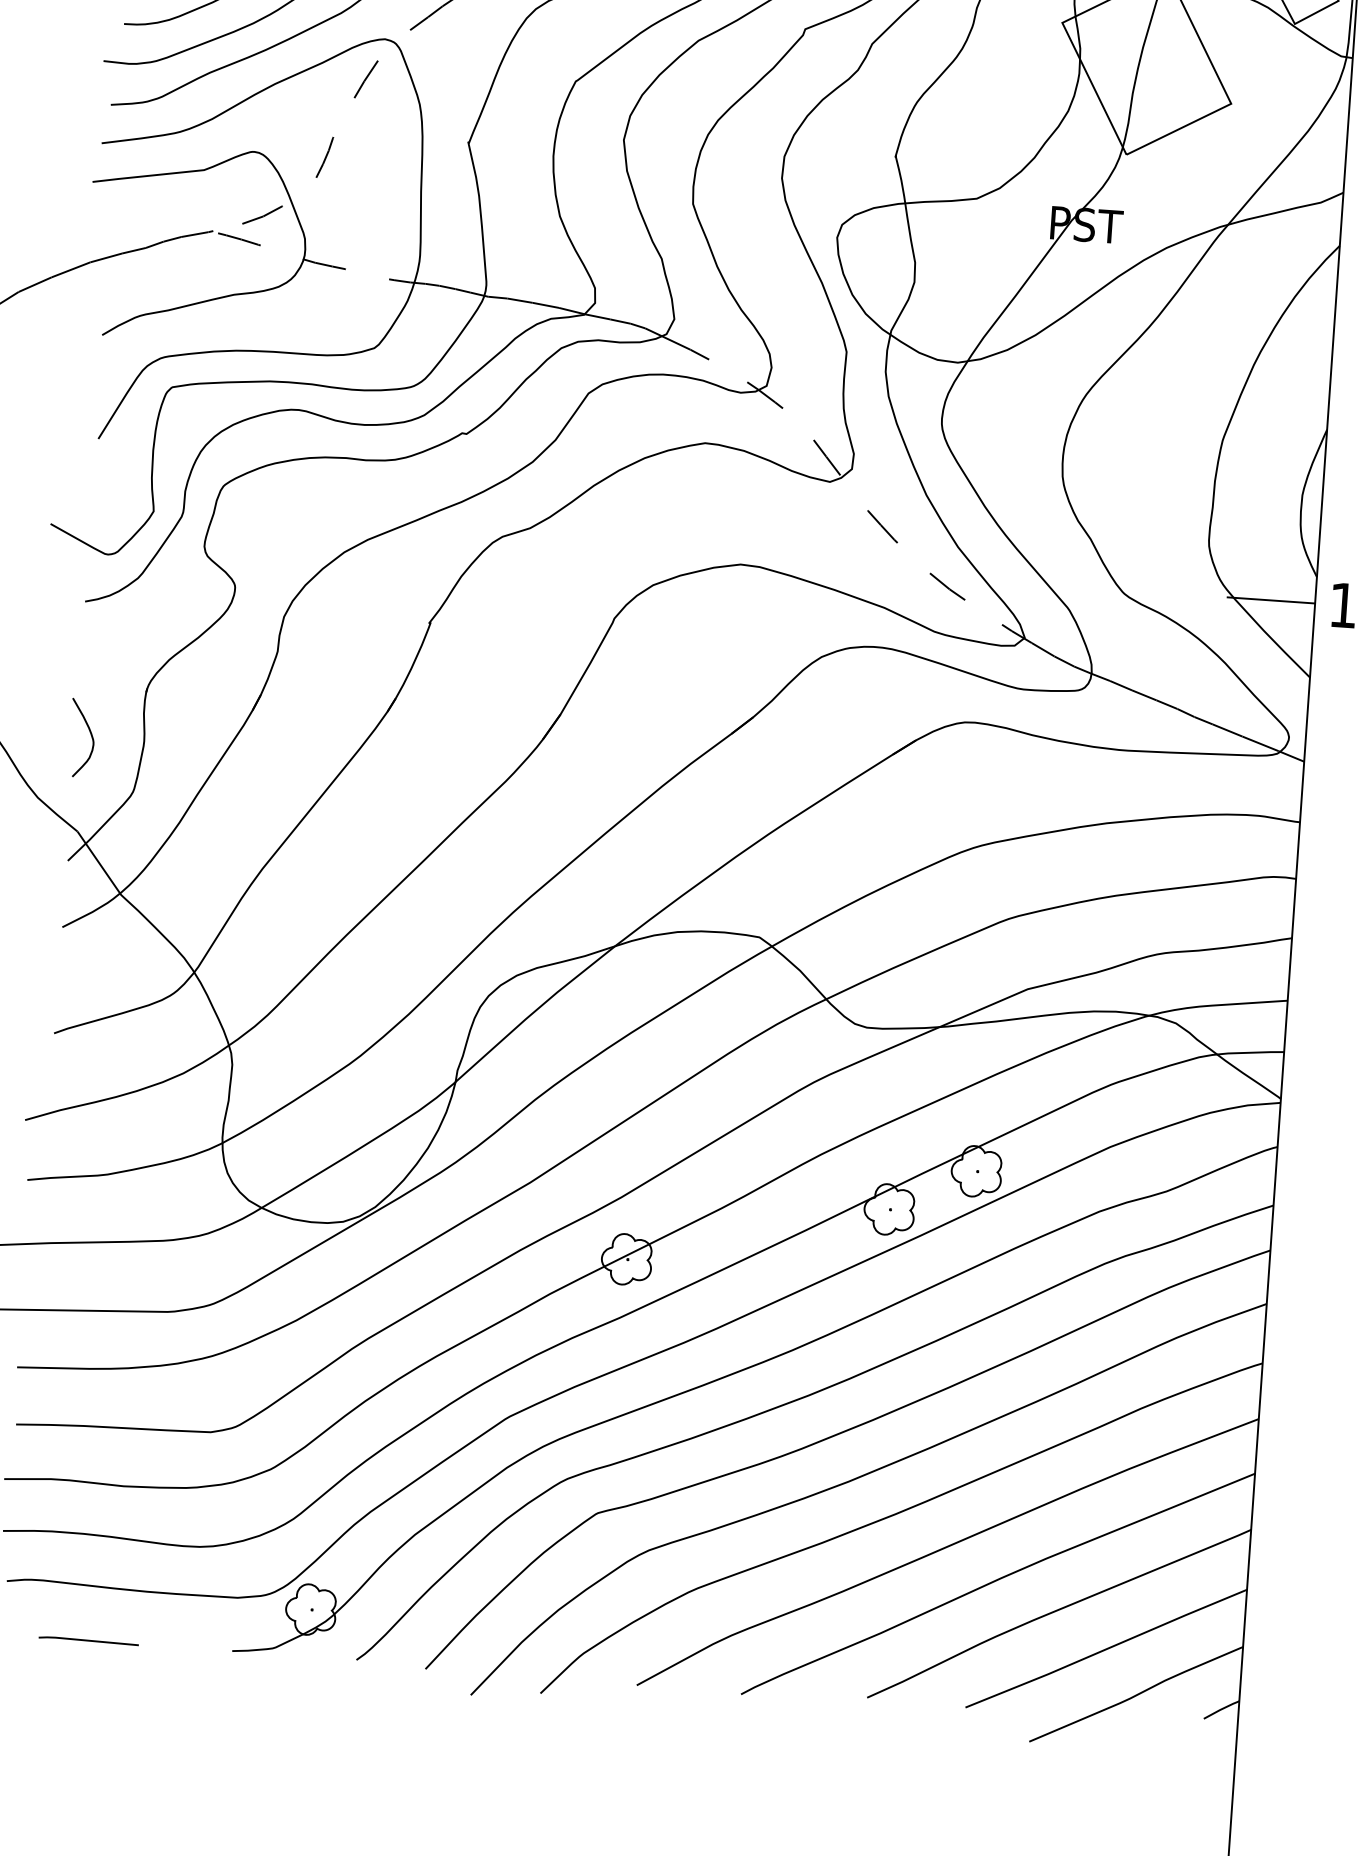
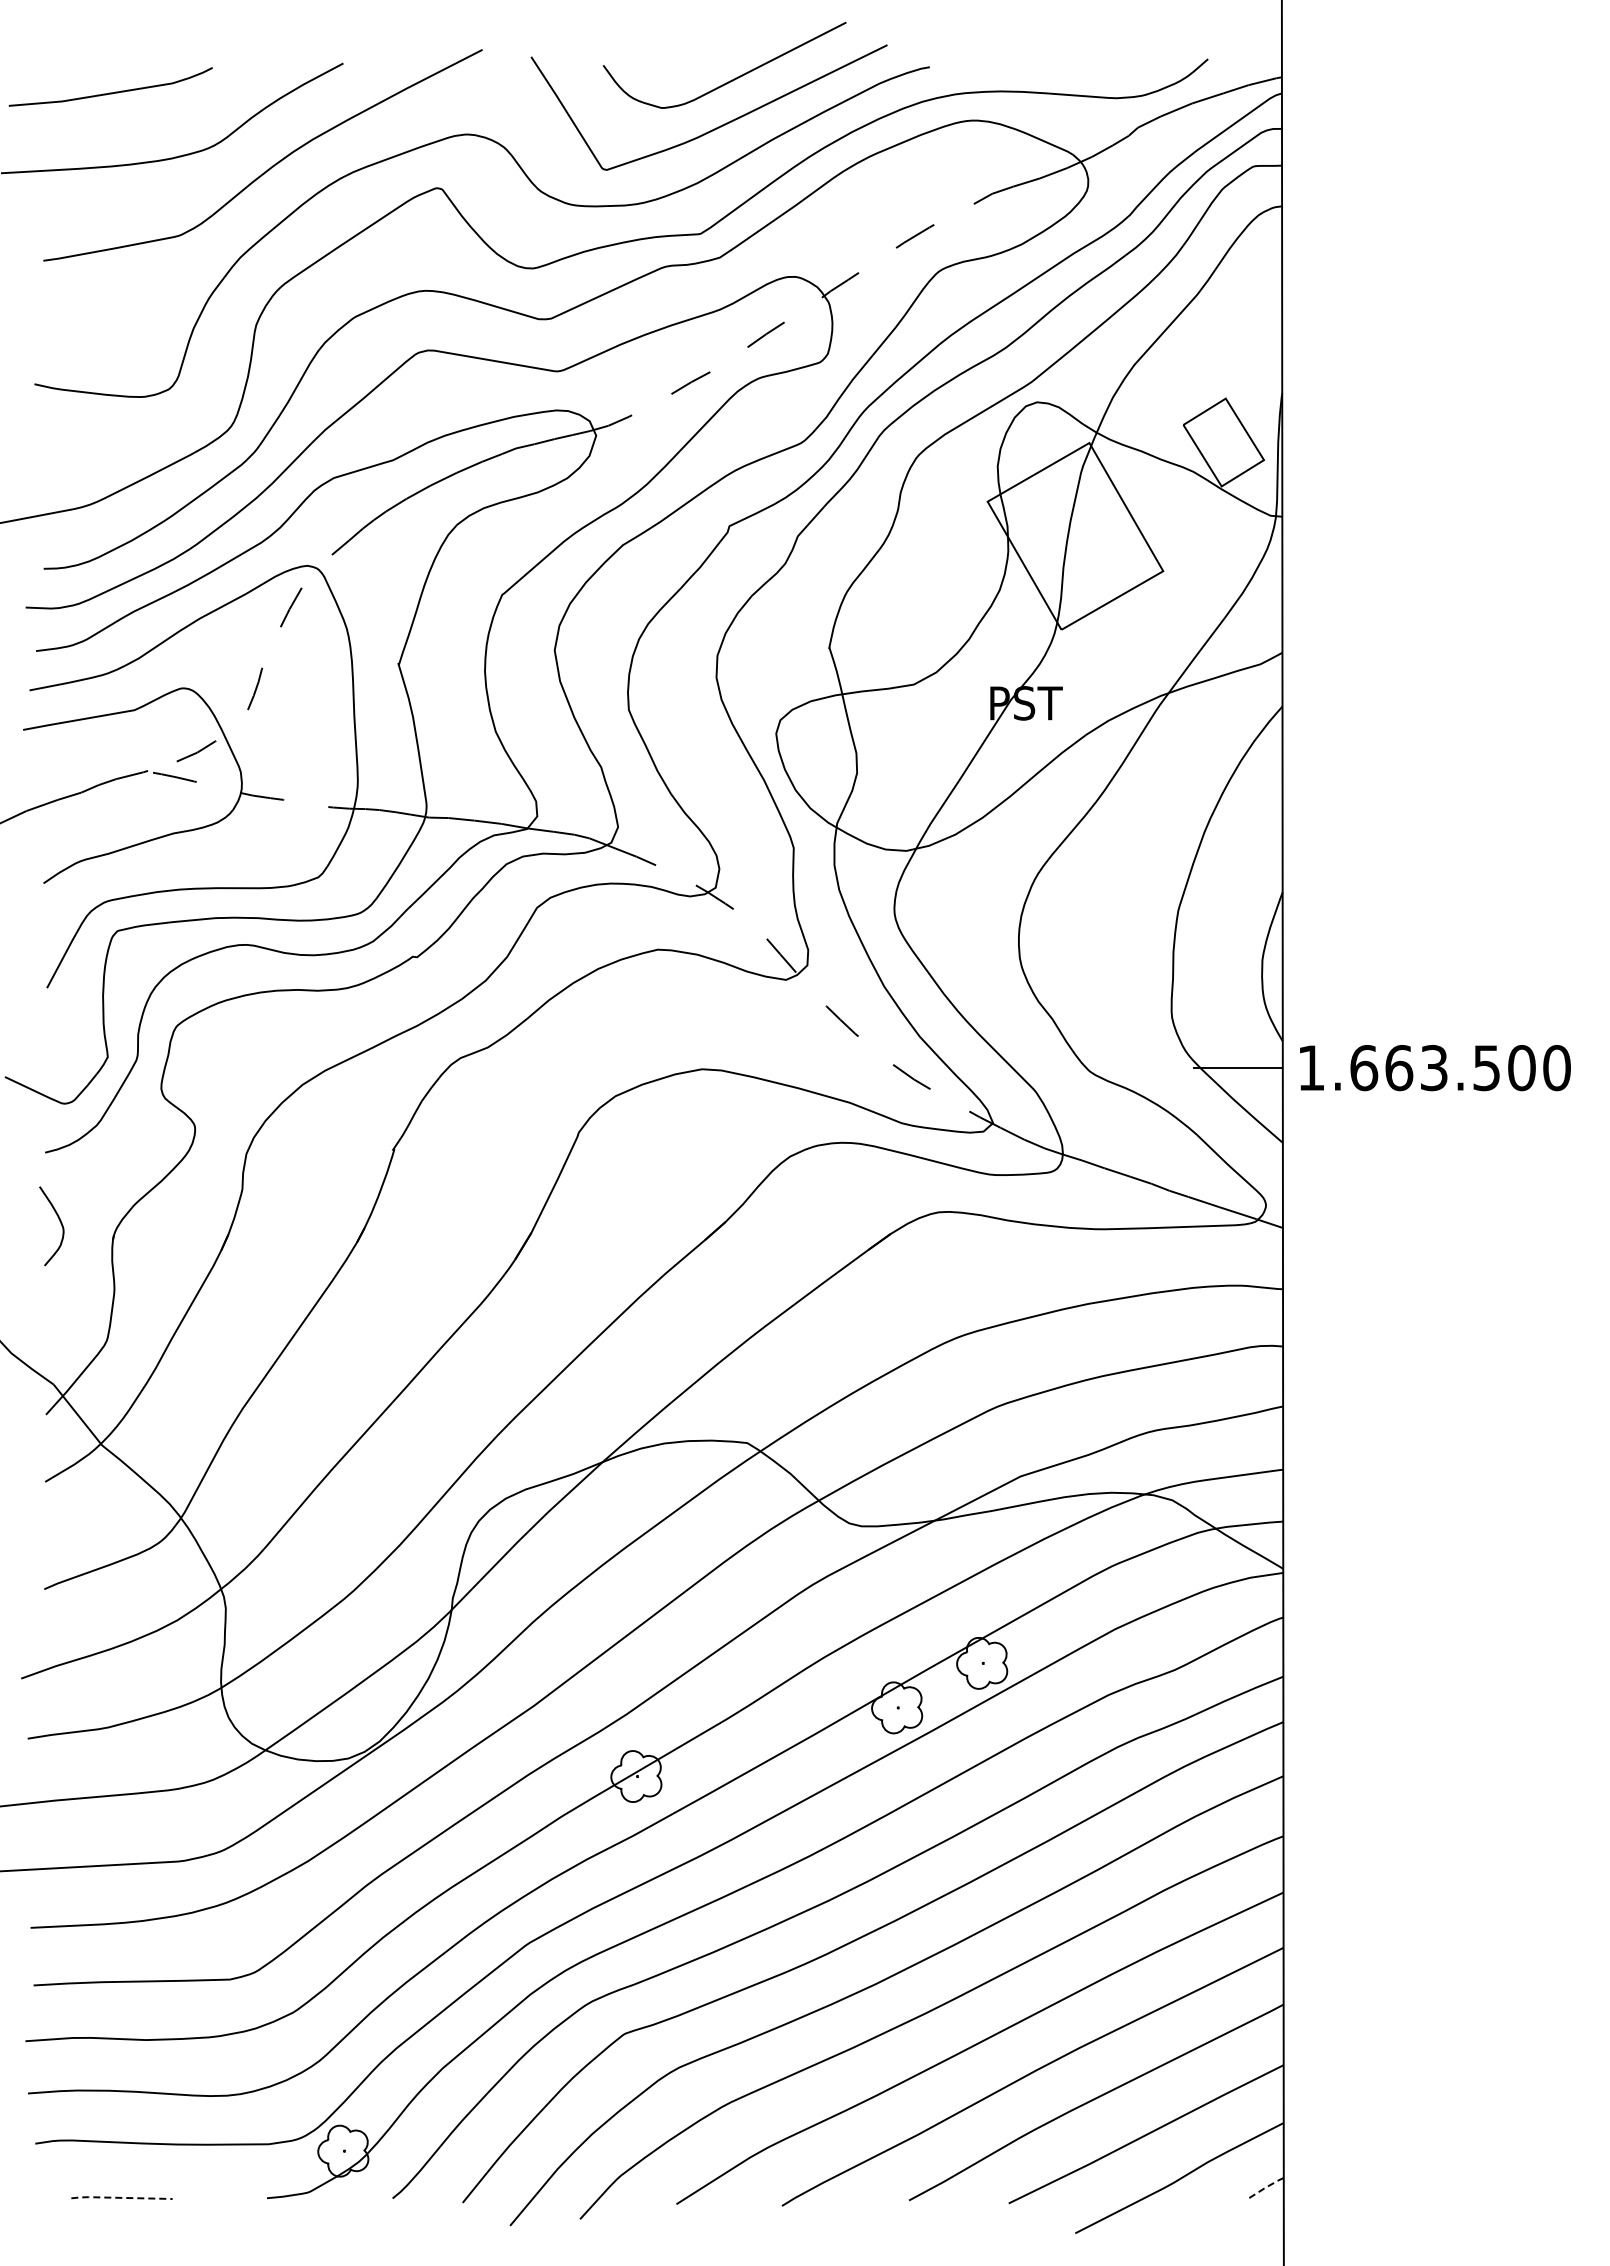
curve: (90, 733) -> (59, 1221), moved
line: (88, 1640) -> (121, 2197), solid -> dashed
line: (1221, 1709) -> (1266, 2187), solid -> dashed

